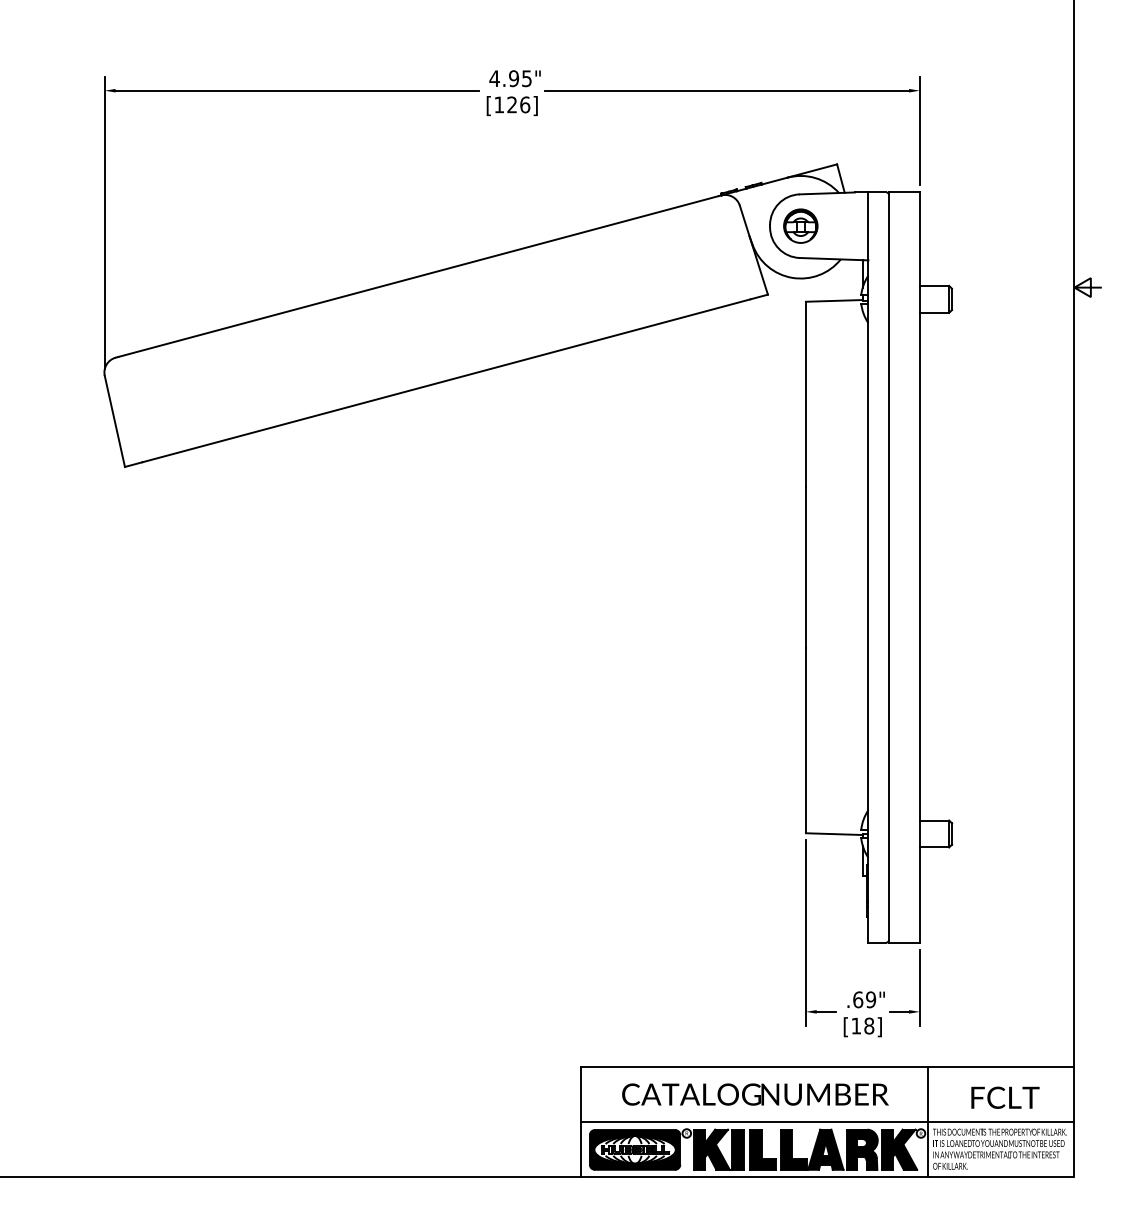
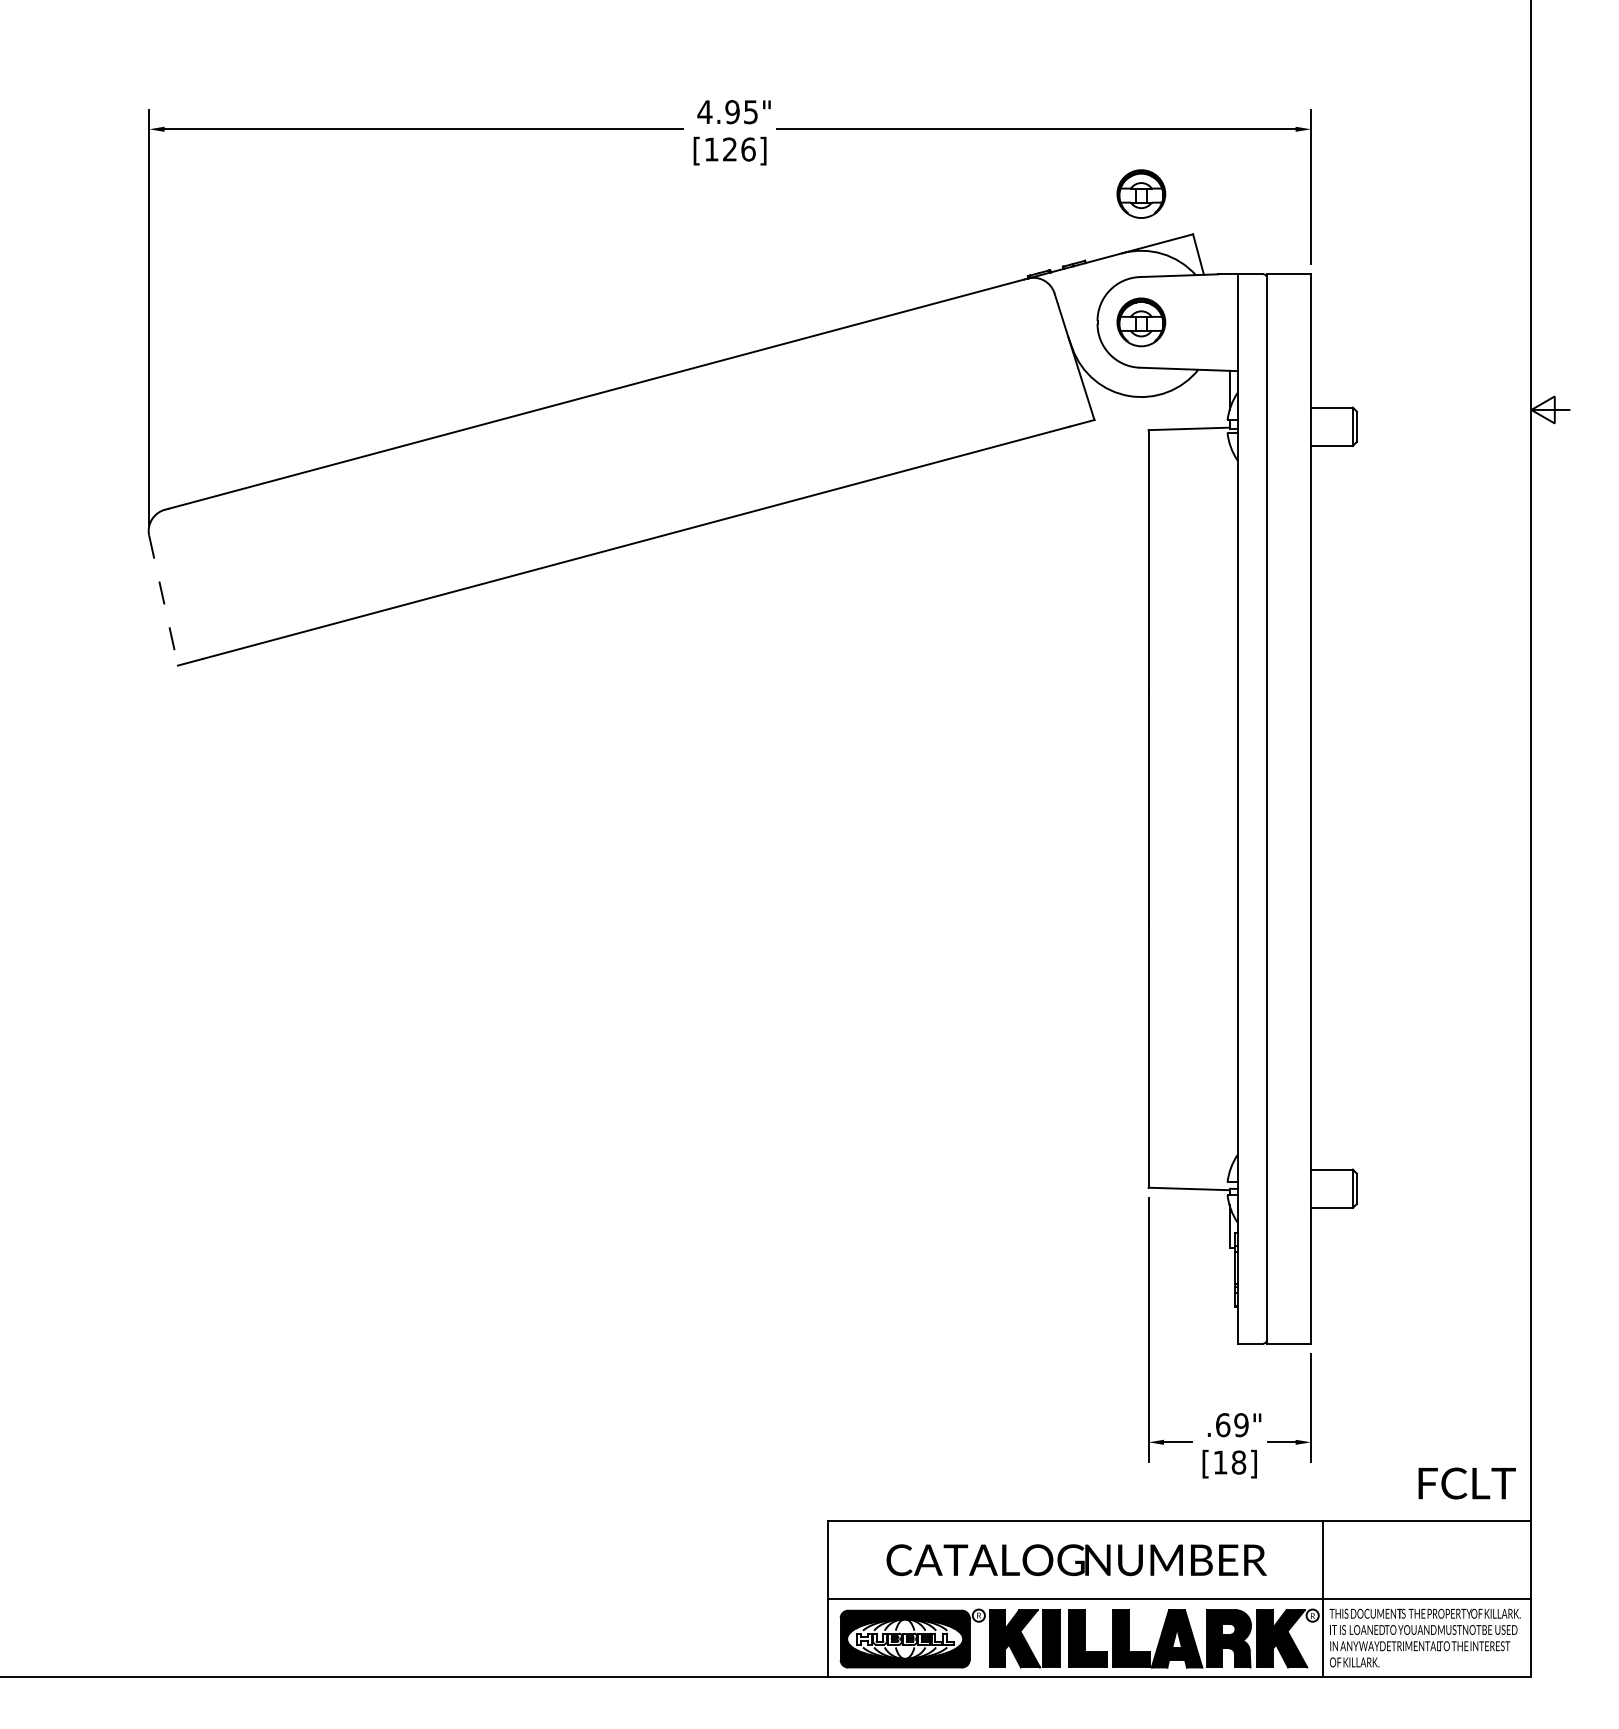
part: (800, 135) -> (1140, 193), added
line: (114, 421) -> (163, 600), solid -> dashed
text: (1005, 1097) -> (1467, 1483), moved

